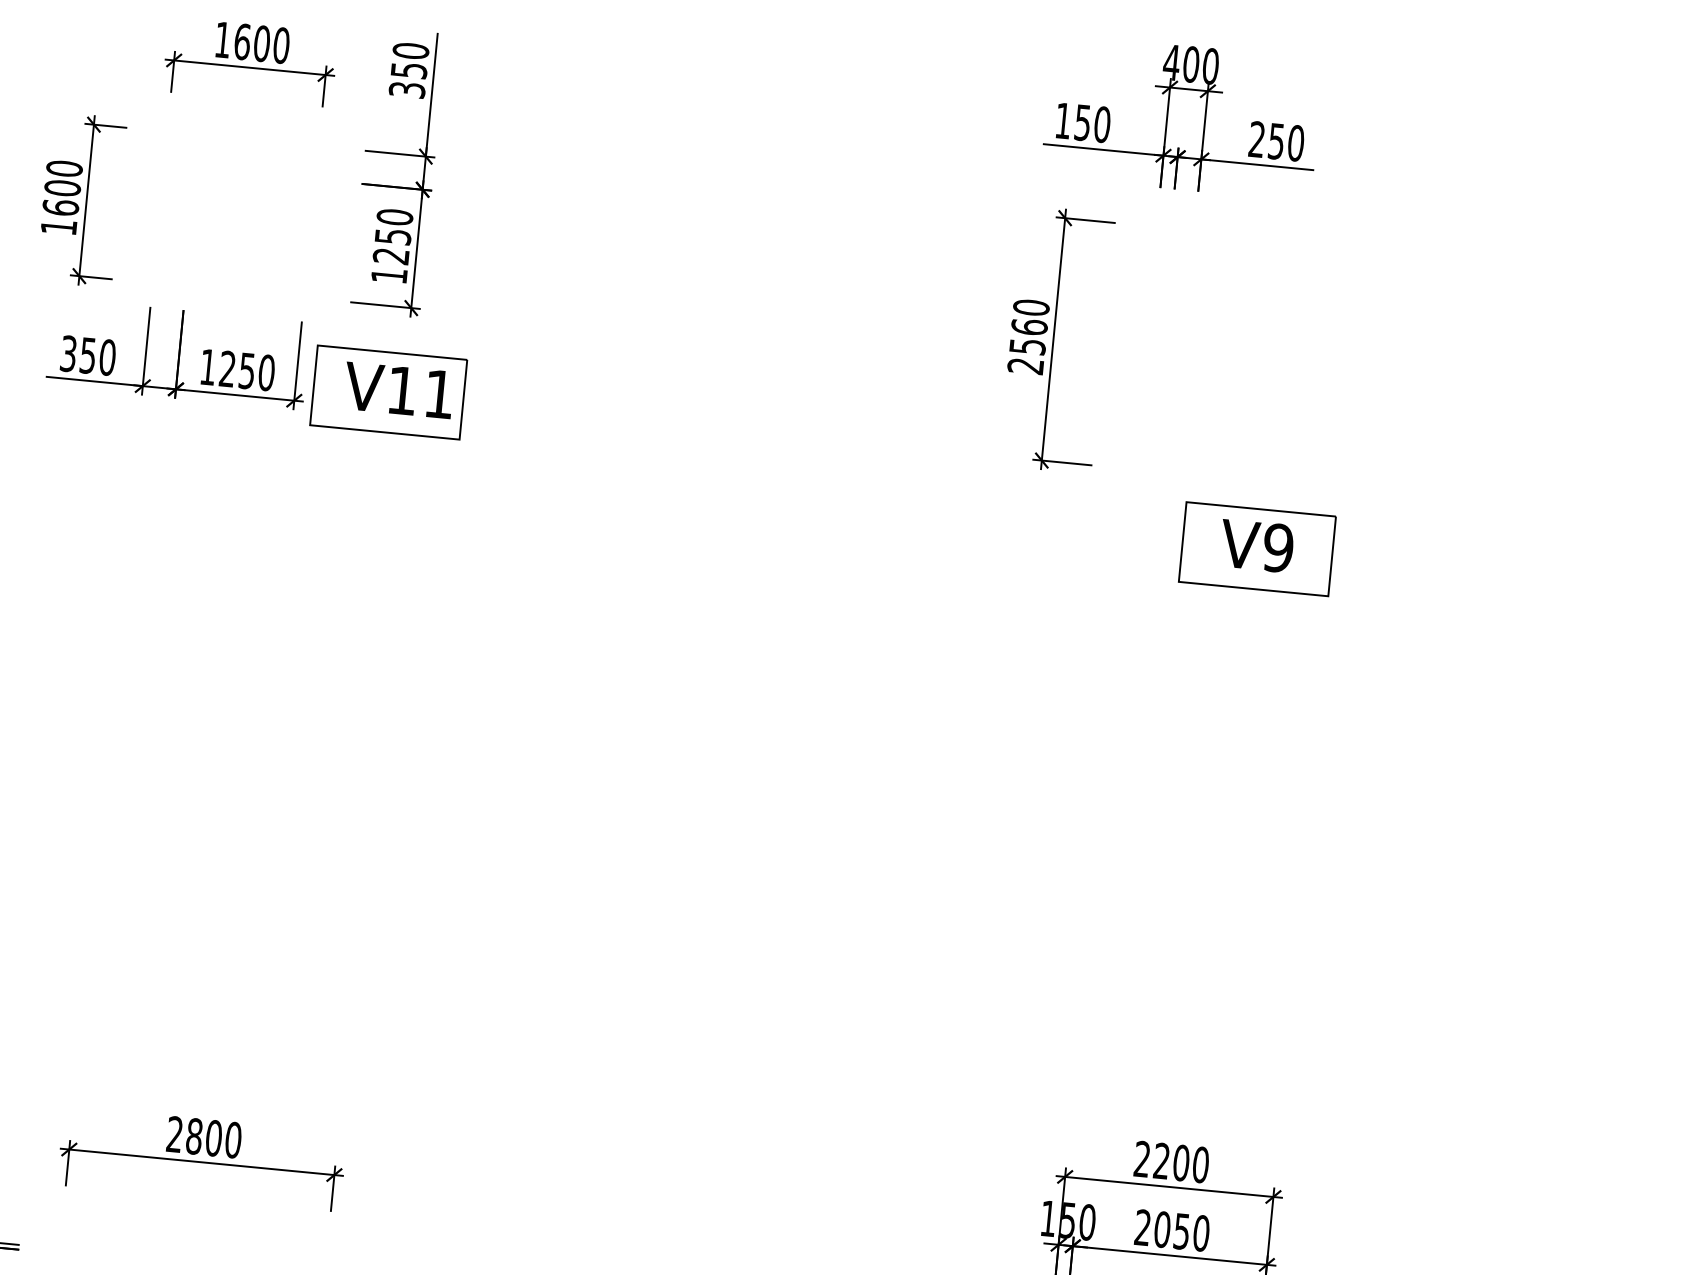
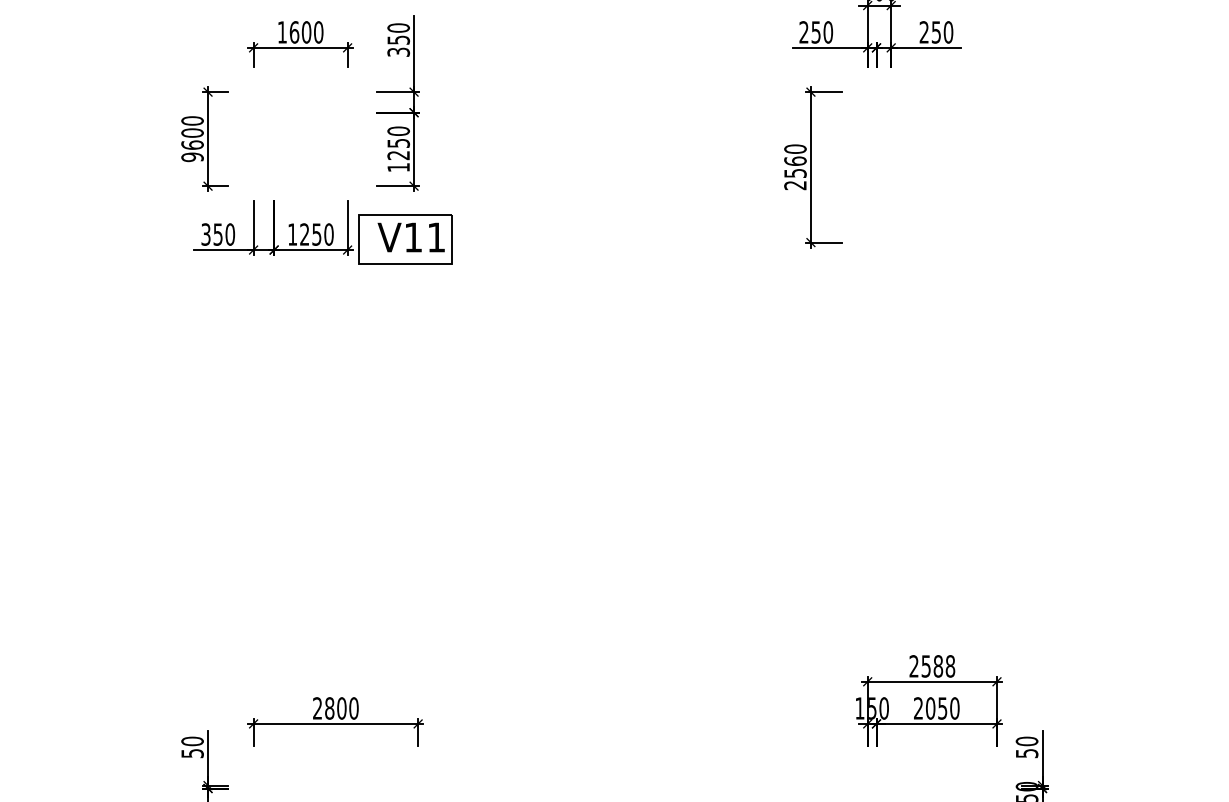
text: (1062, 120) -> (803, 32), 150 -> 250
text: (58, 227) -> (192, 157), 1600 -> 9600
part: (1256, 549) -> (948, 284), removed
text: (1181, 1163) -> (938, 666), 2200 -> 2588

